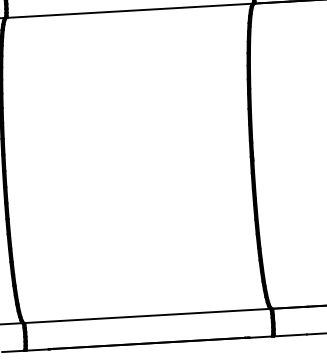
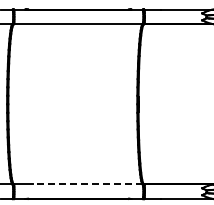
line: (164, 314) -> (87, 184), solid -> dashed

